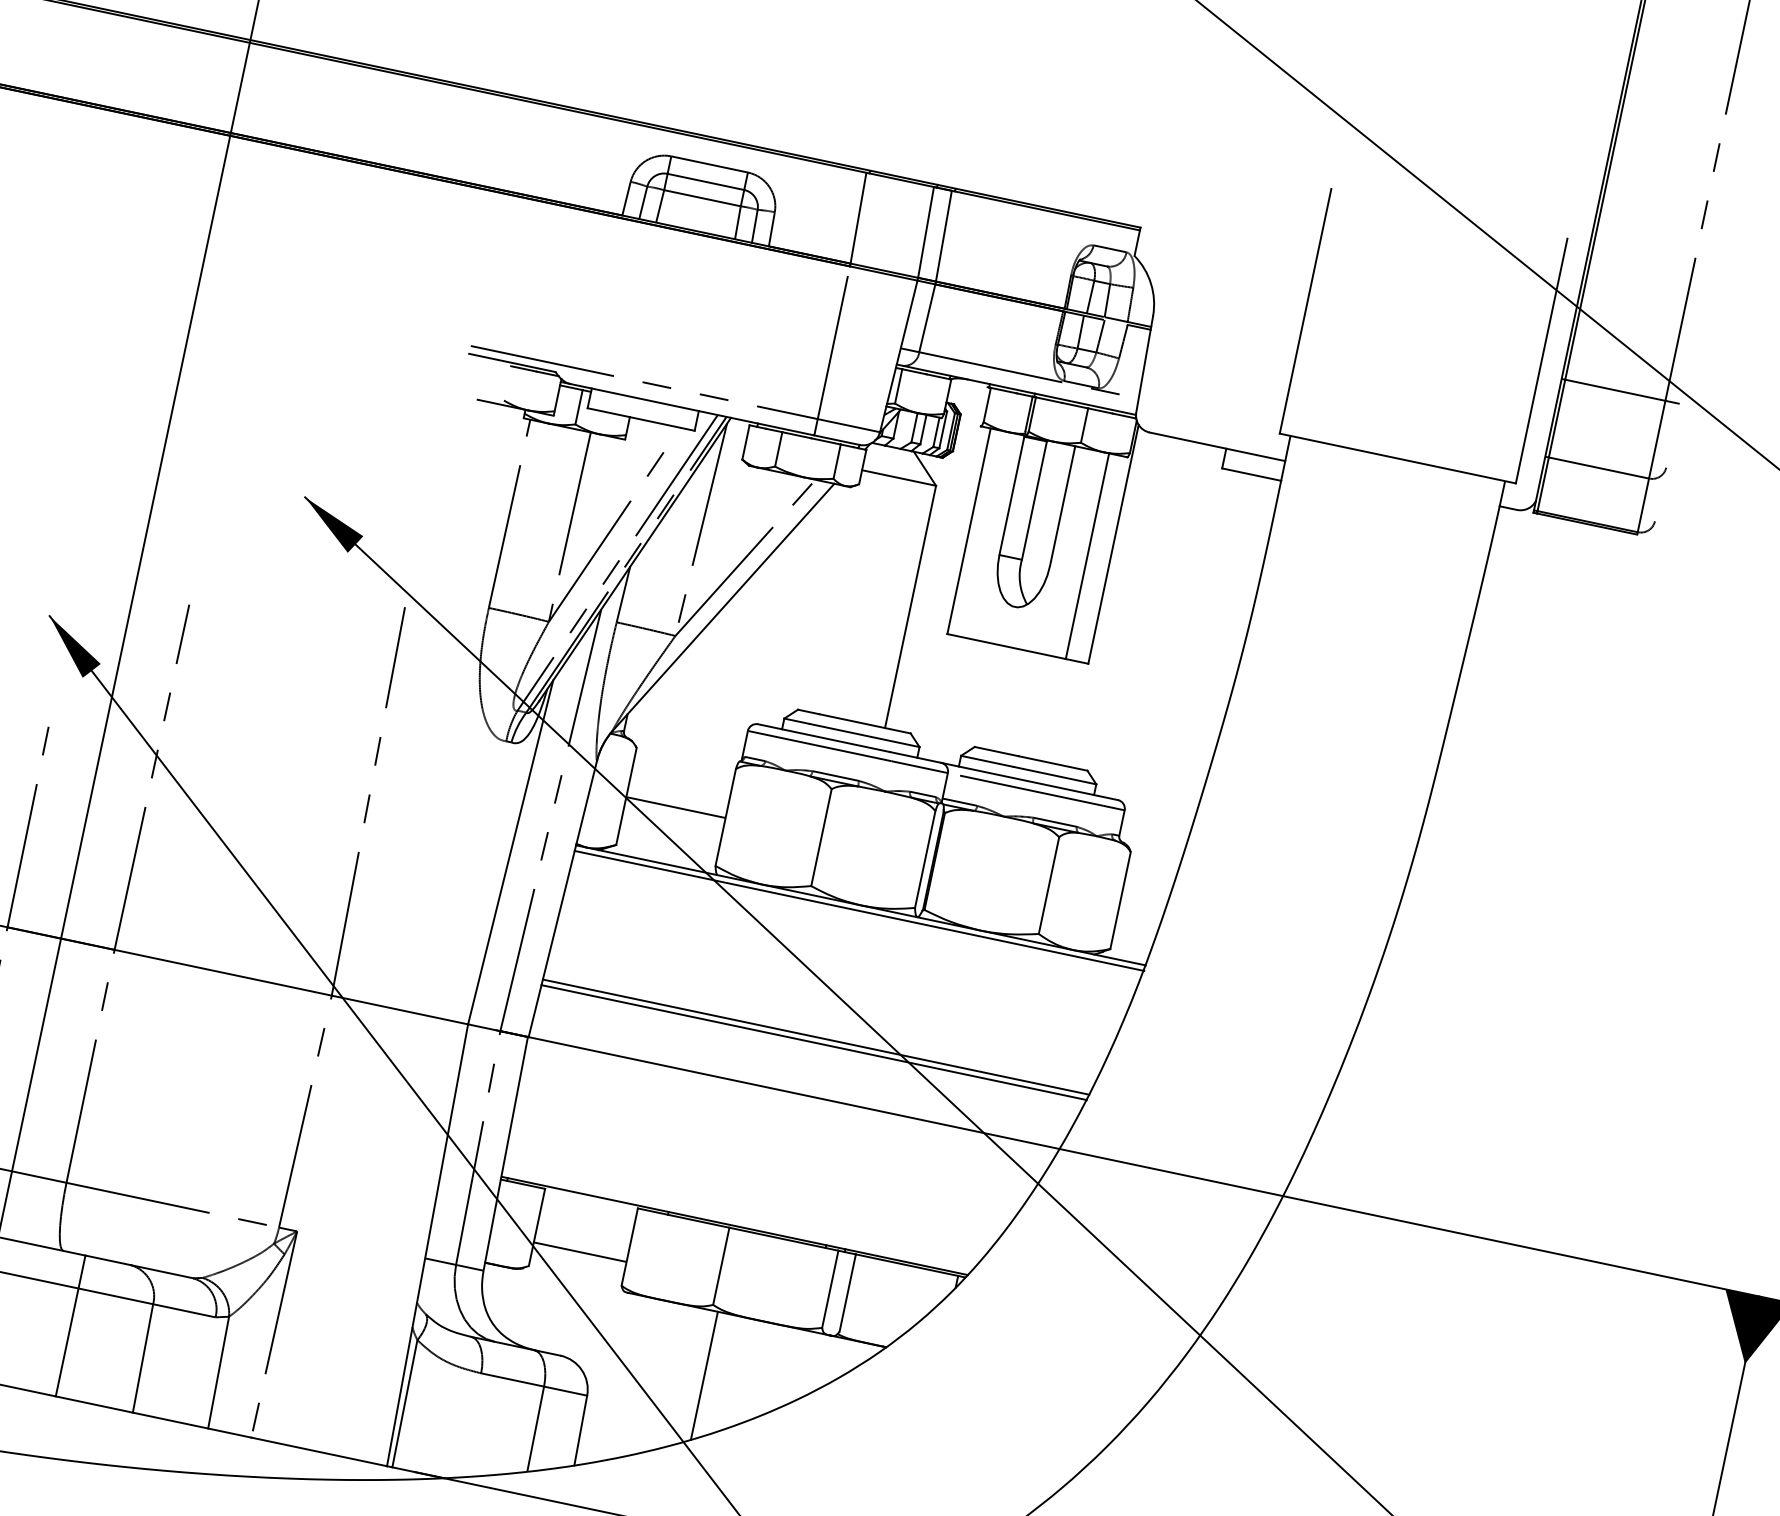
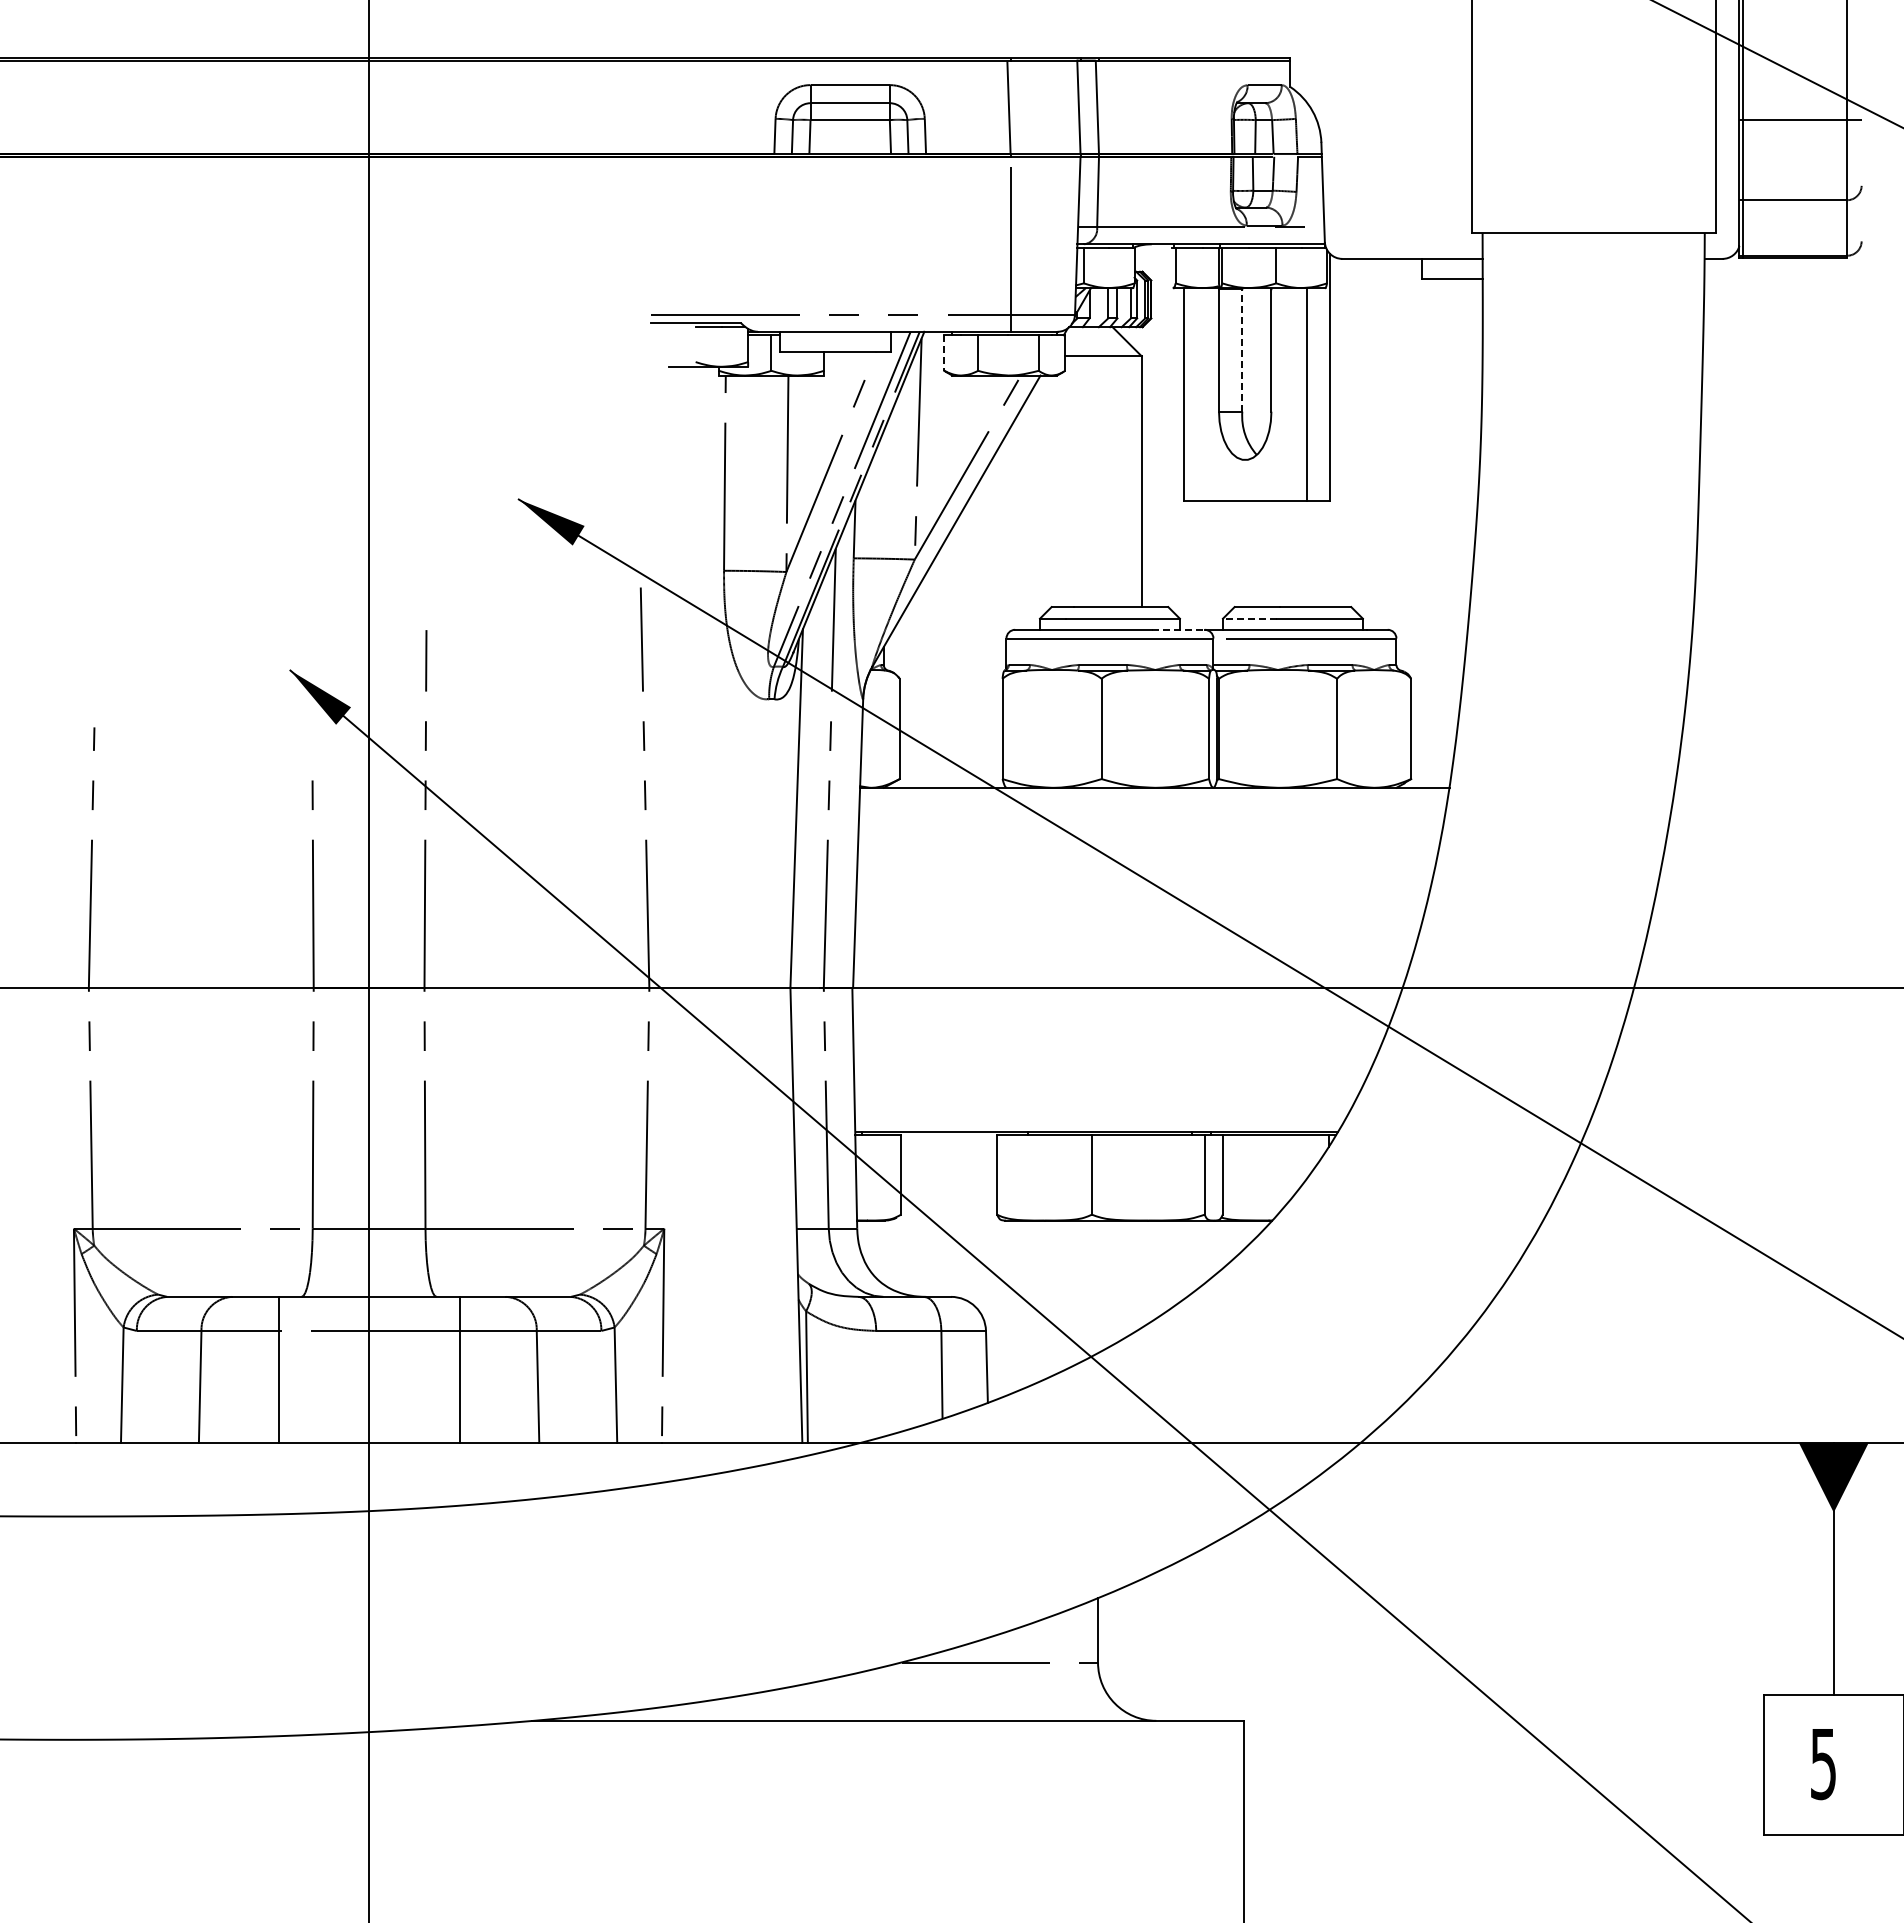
line: (746, 442) -> (944, 353), solid -> dashed
line: (1034, 499) -> (1242, 349), solid -> dashed
line: (915, 757) -> (1178, 629), solid -> dashed
line: (986, 761) -> (1249, 618), solid -> dashed
line: (675, 807) -> (950, 729), removed
line: (859, 910) -> (1154, 793), removed
line: (815, 1036) -> (1137, 927), removed
line: (814, 1042) -> (1137, 933), removed
line: (580, 1252) -> (949, 1190), removed
line: (704, 1375) -> (1098, 1286), removed

